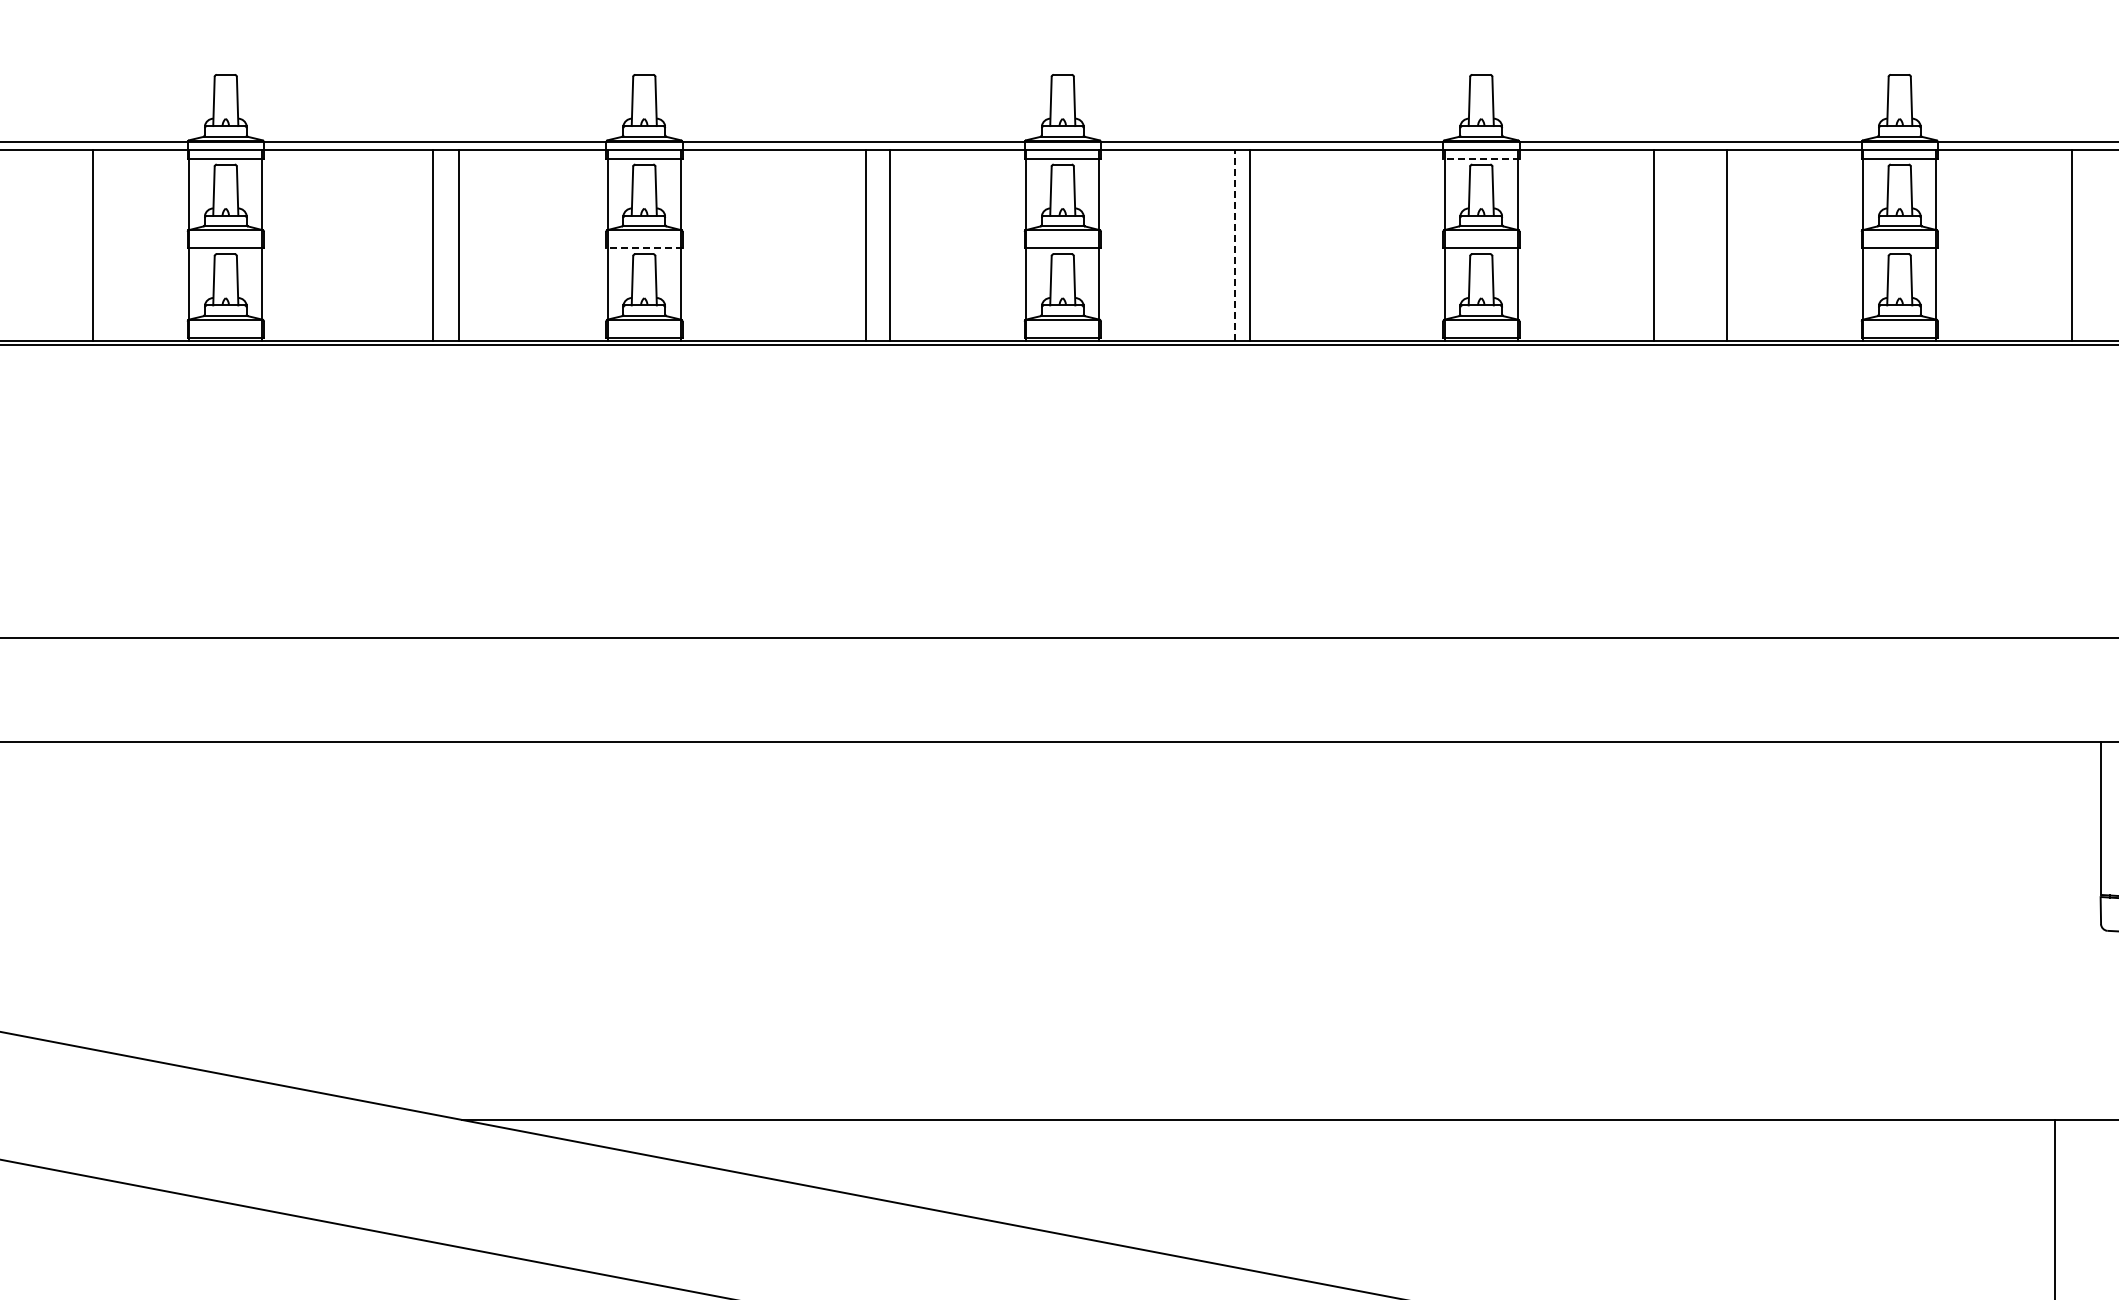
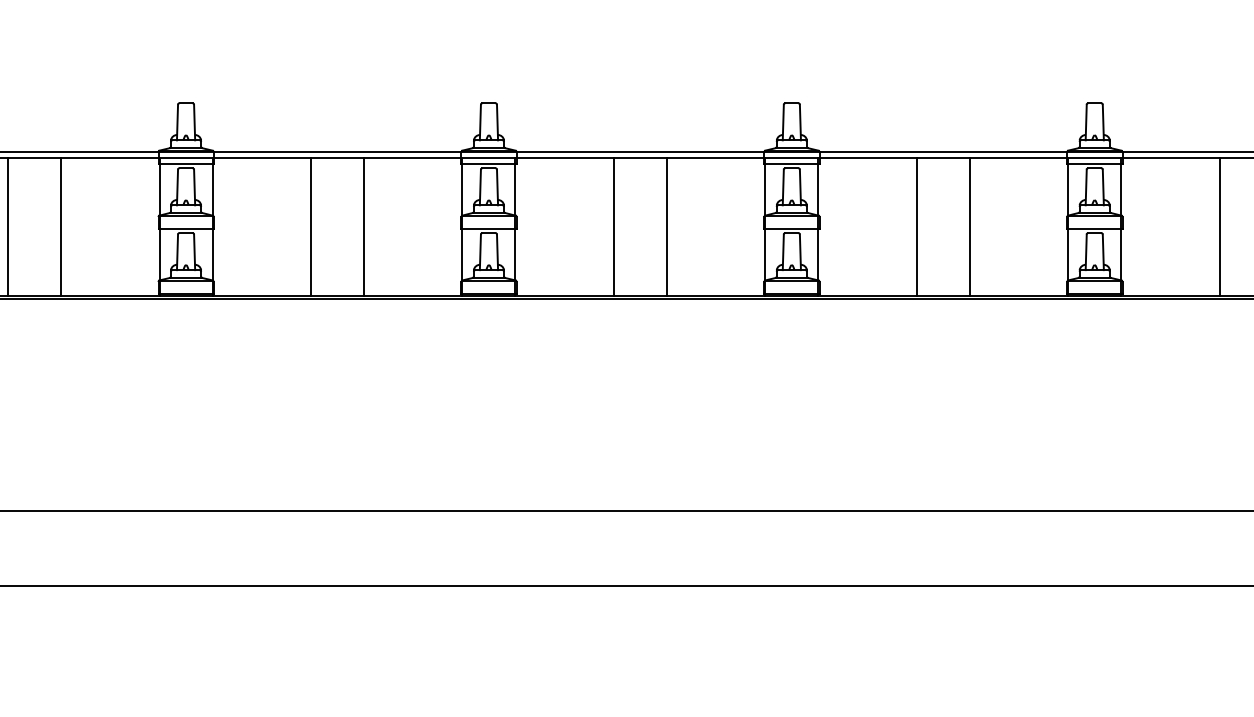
line: (1480, 158) -> (1094, 163), dashed -> solid
line: (93, 245) -> (61, 226), moved
line: (432, 245) -> (363, 226), moved
line: (459, 245) -> (311, 226), moved
line: (865, 245) -> (613, 226), moved
line: (1235, 245) -> (916, 226), dashed -> solid
line: (1249, 245) -> (969, 226), moved
line: (643, 248) -> (488, 228), dashed -> solid

